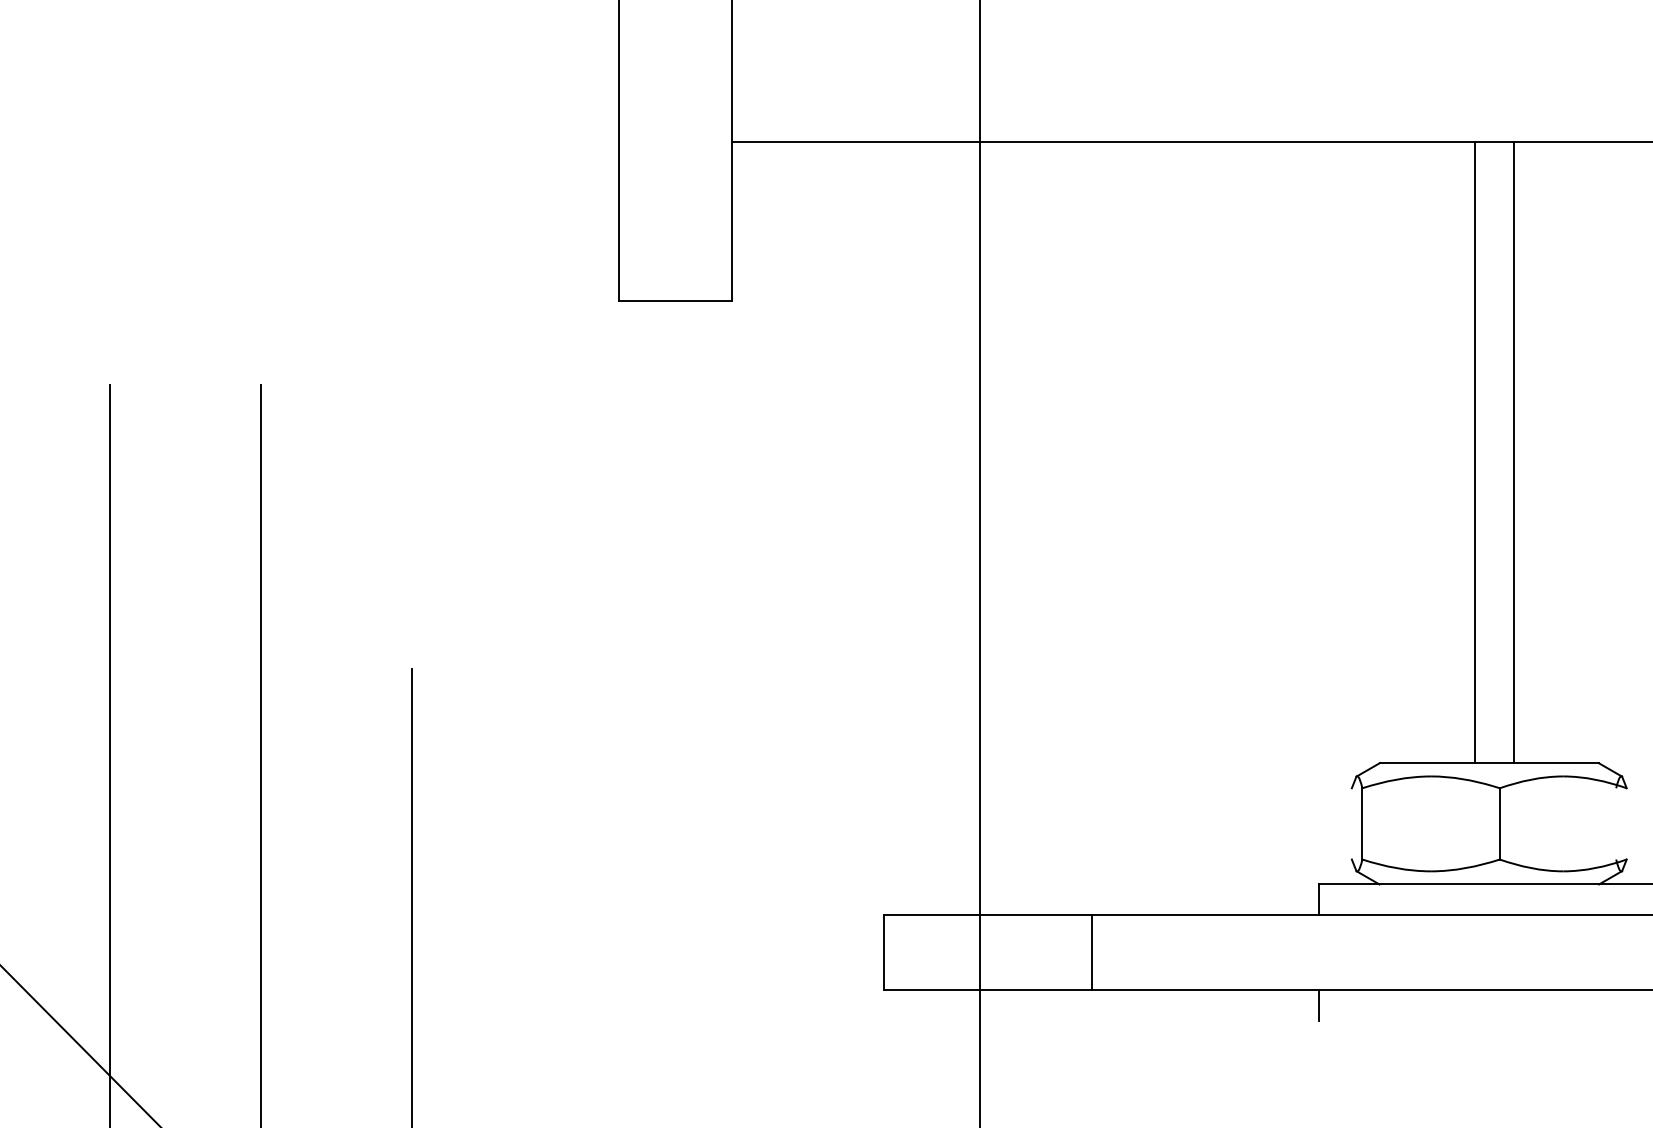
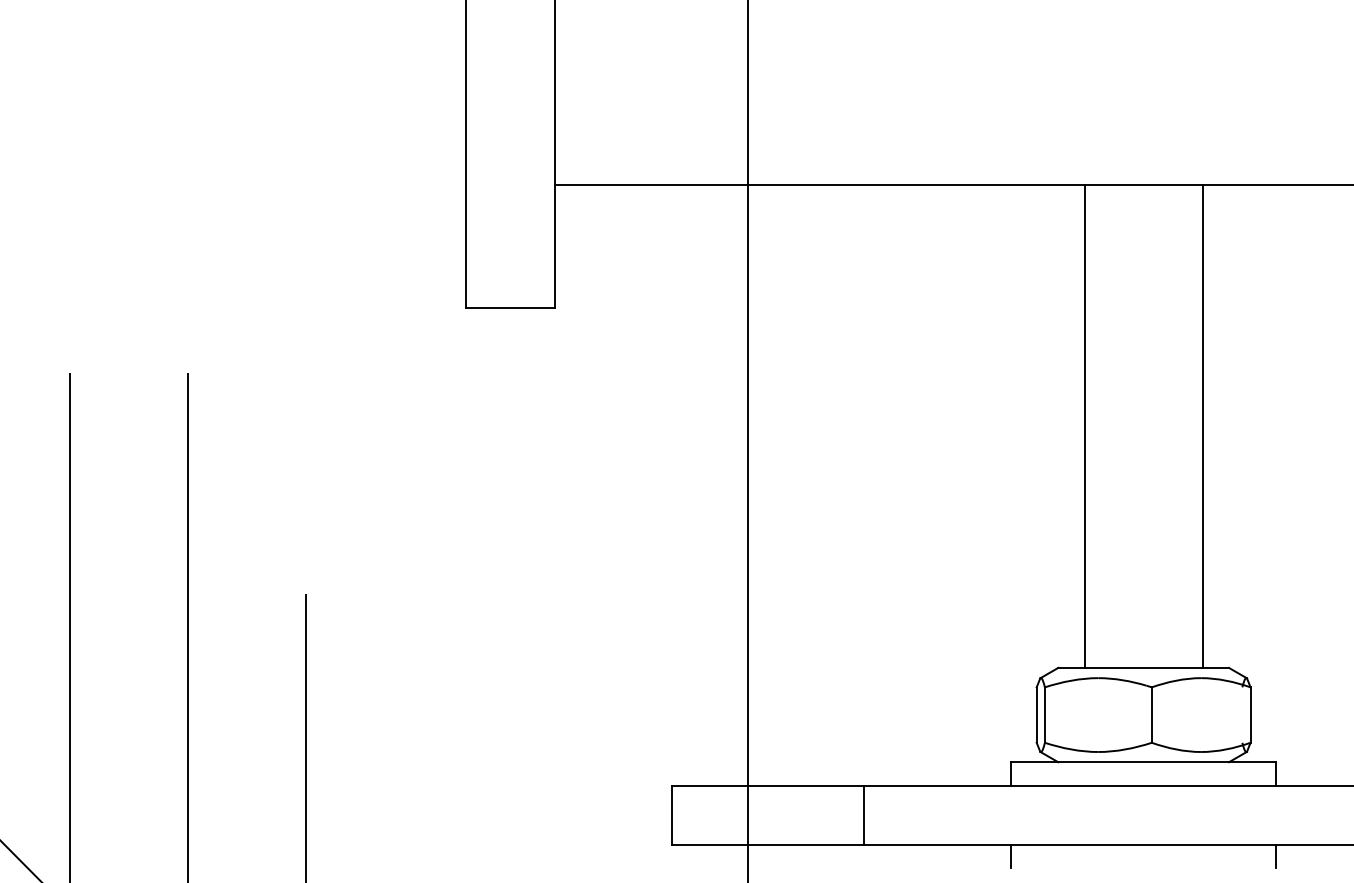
line: (1474, 451) -> (1084, 425), moved
line: (1513, 451) -> (1202, 425), moved
line: (1351, 823) -> (1036, 714), added
line: (1626, 823) -> (1250, 714), added
line: (1091, 951) -> (863, 814), moved

